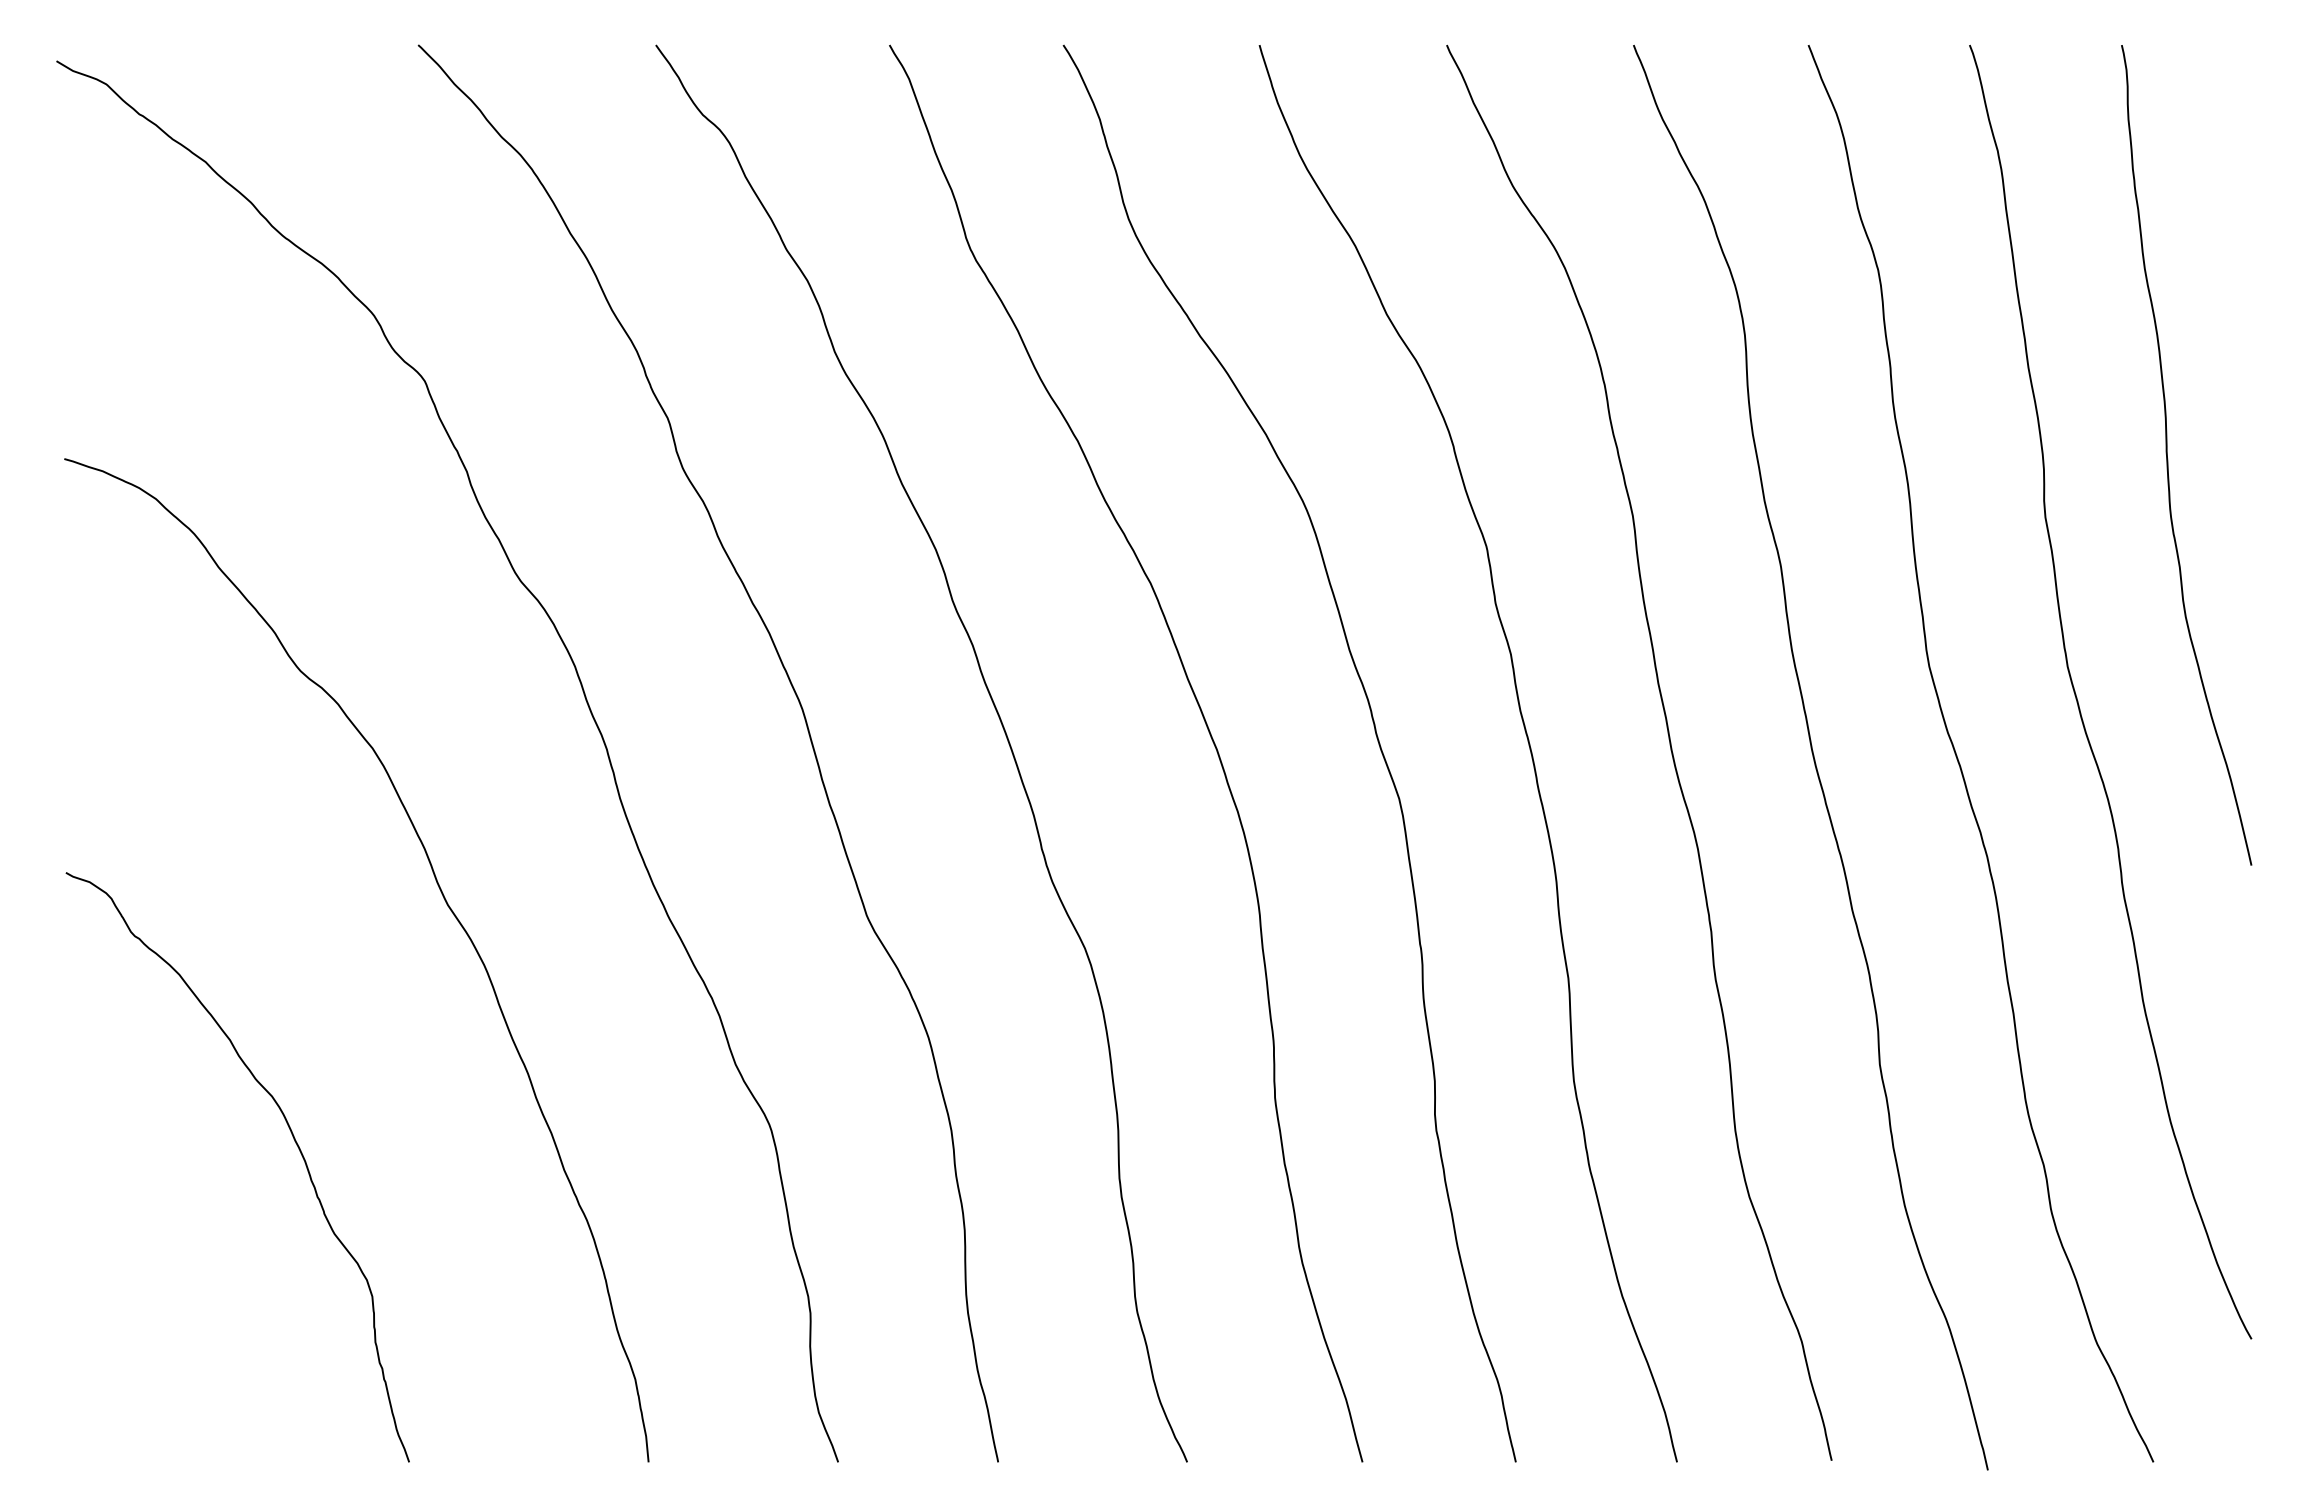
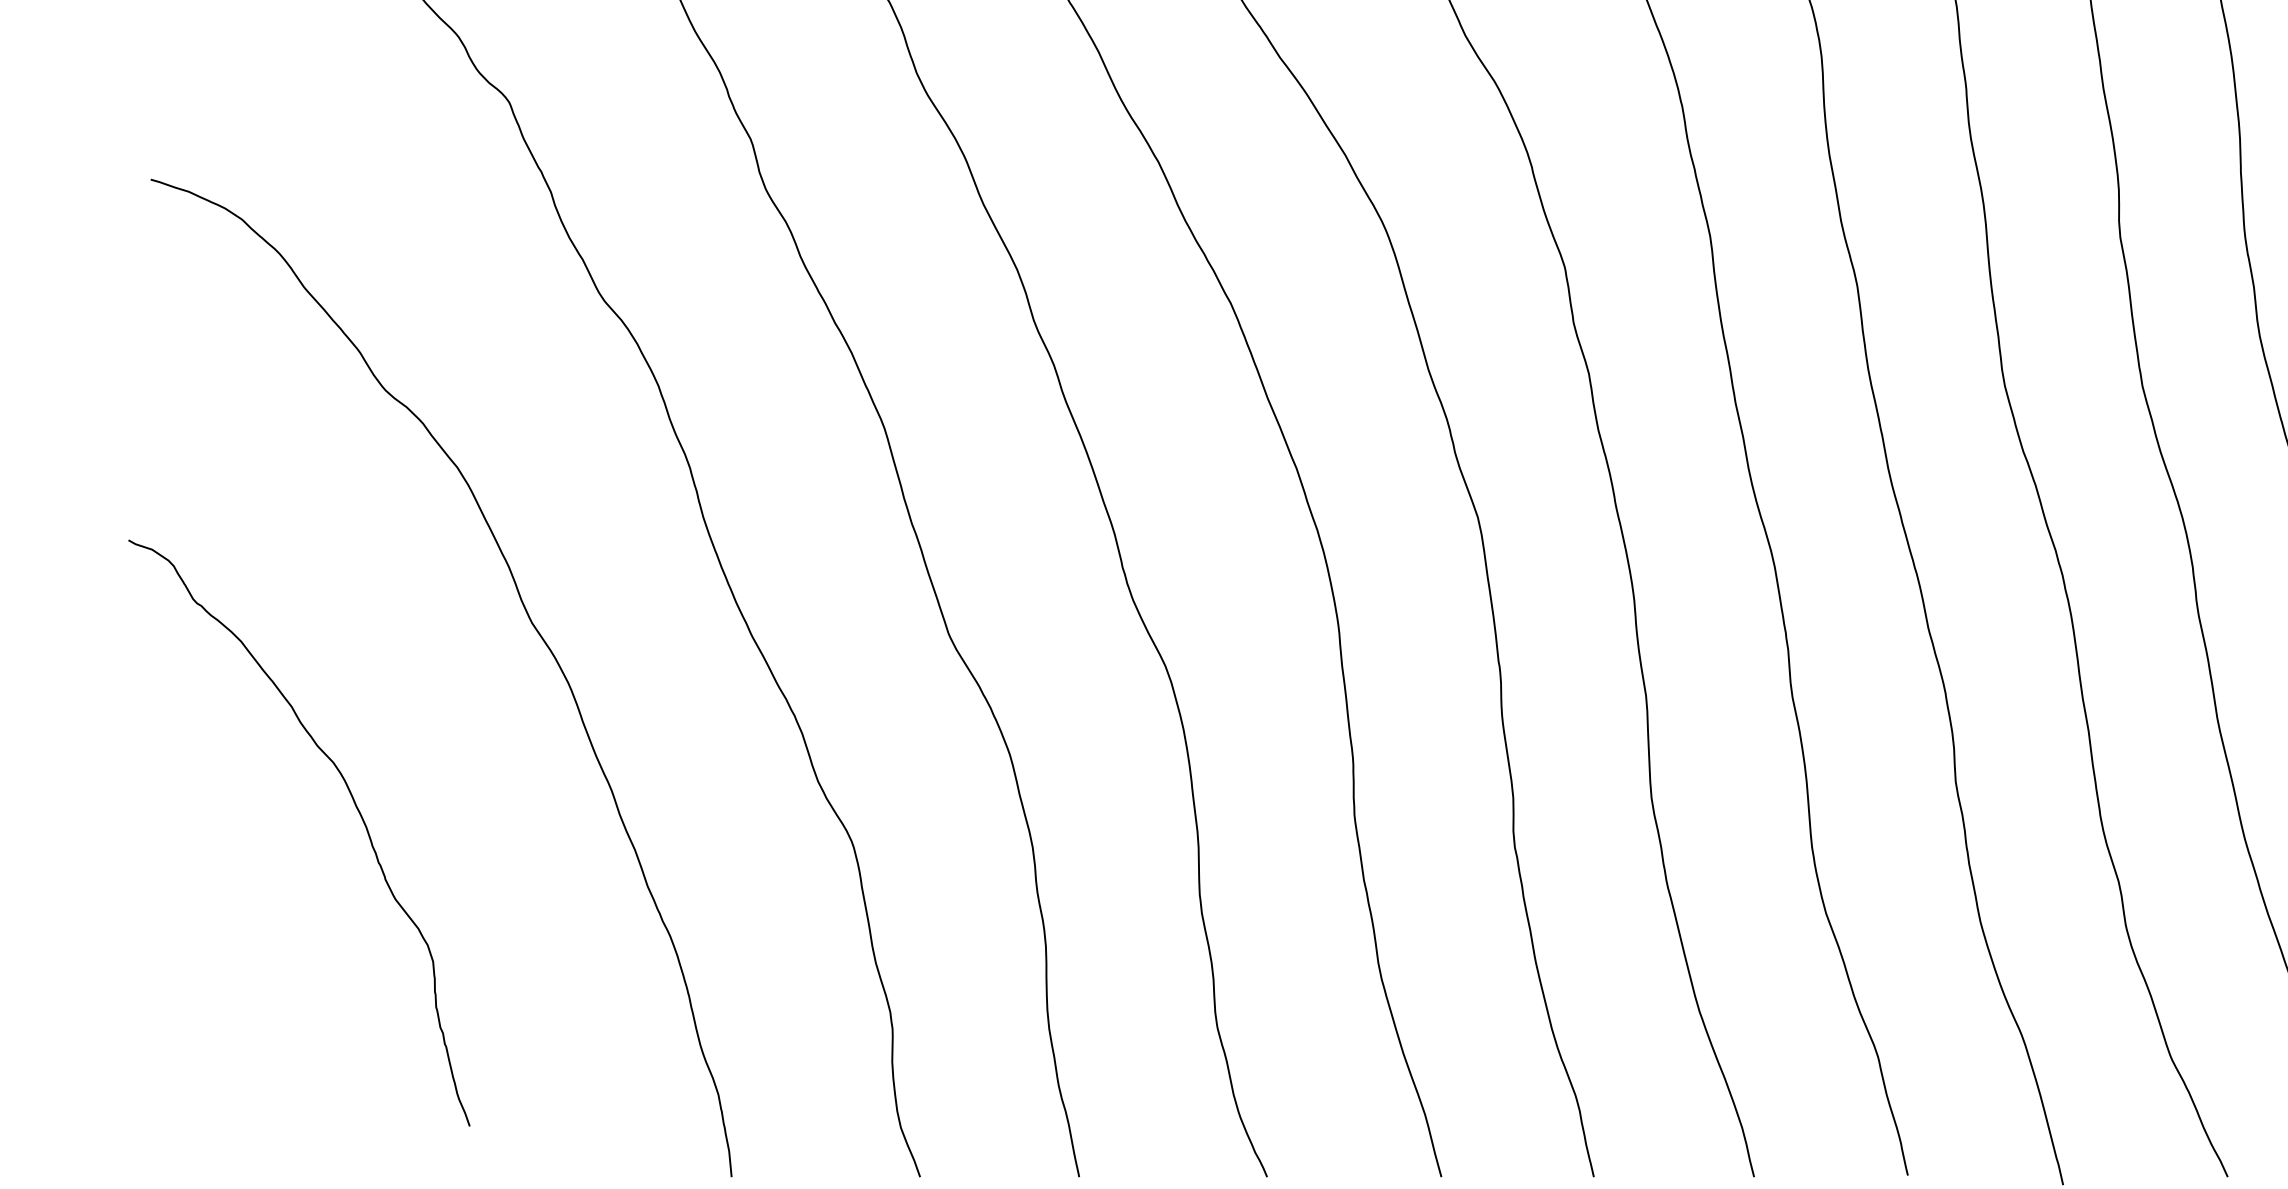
curve: (293, 1139) -> (354, 805), moved

